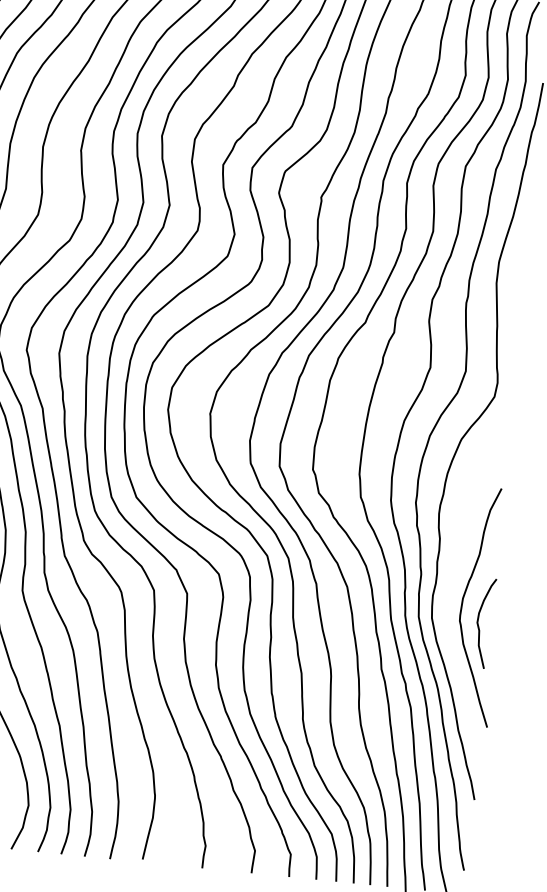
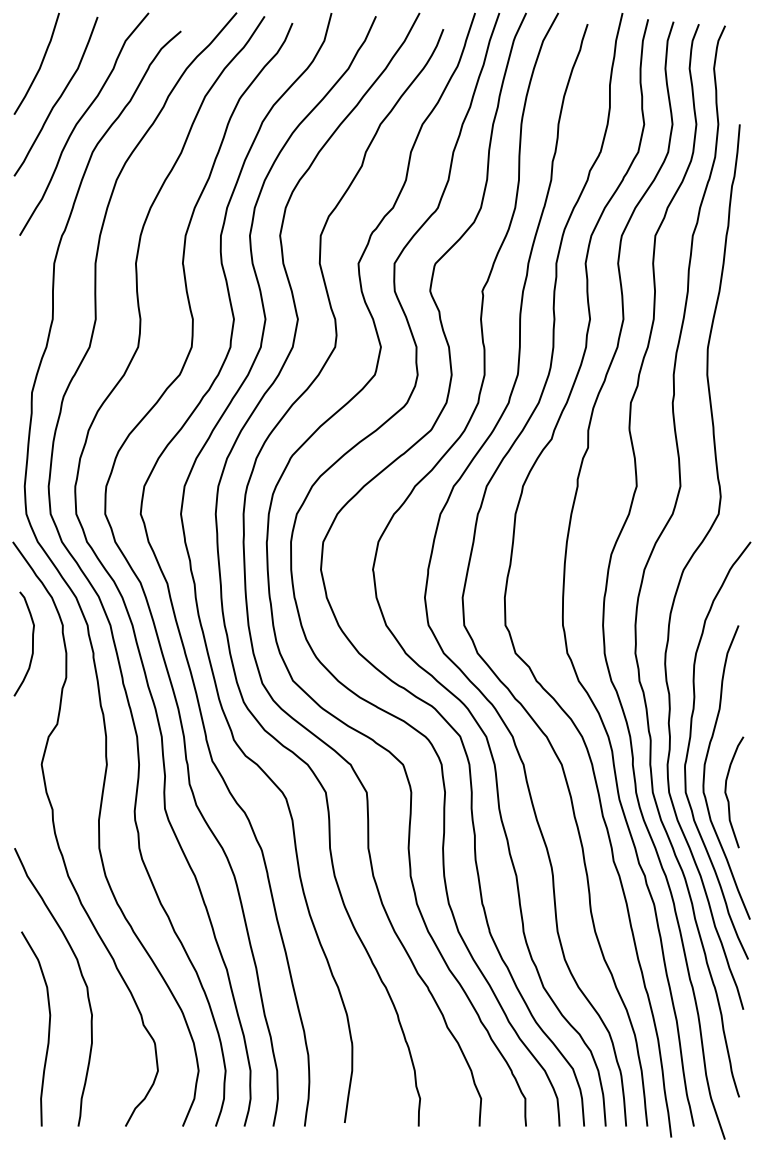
curve: (451, 584) -> (689, 748), added

